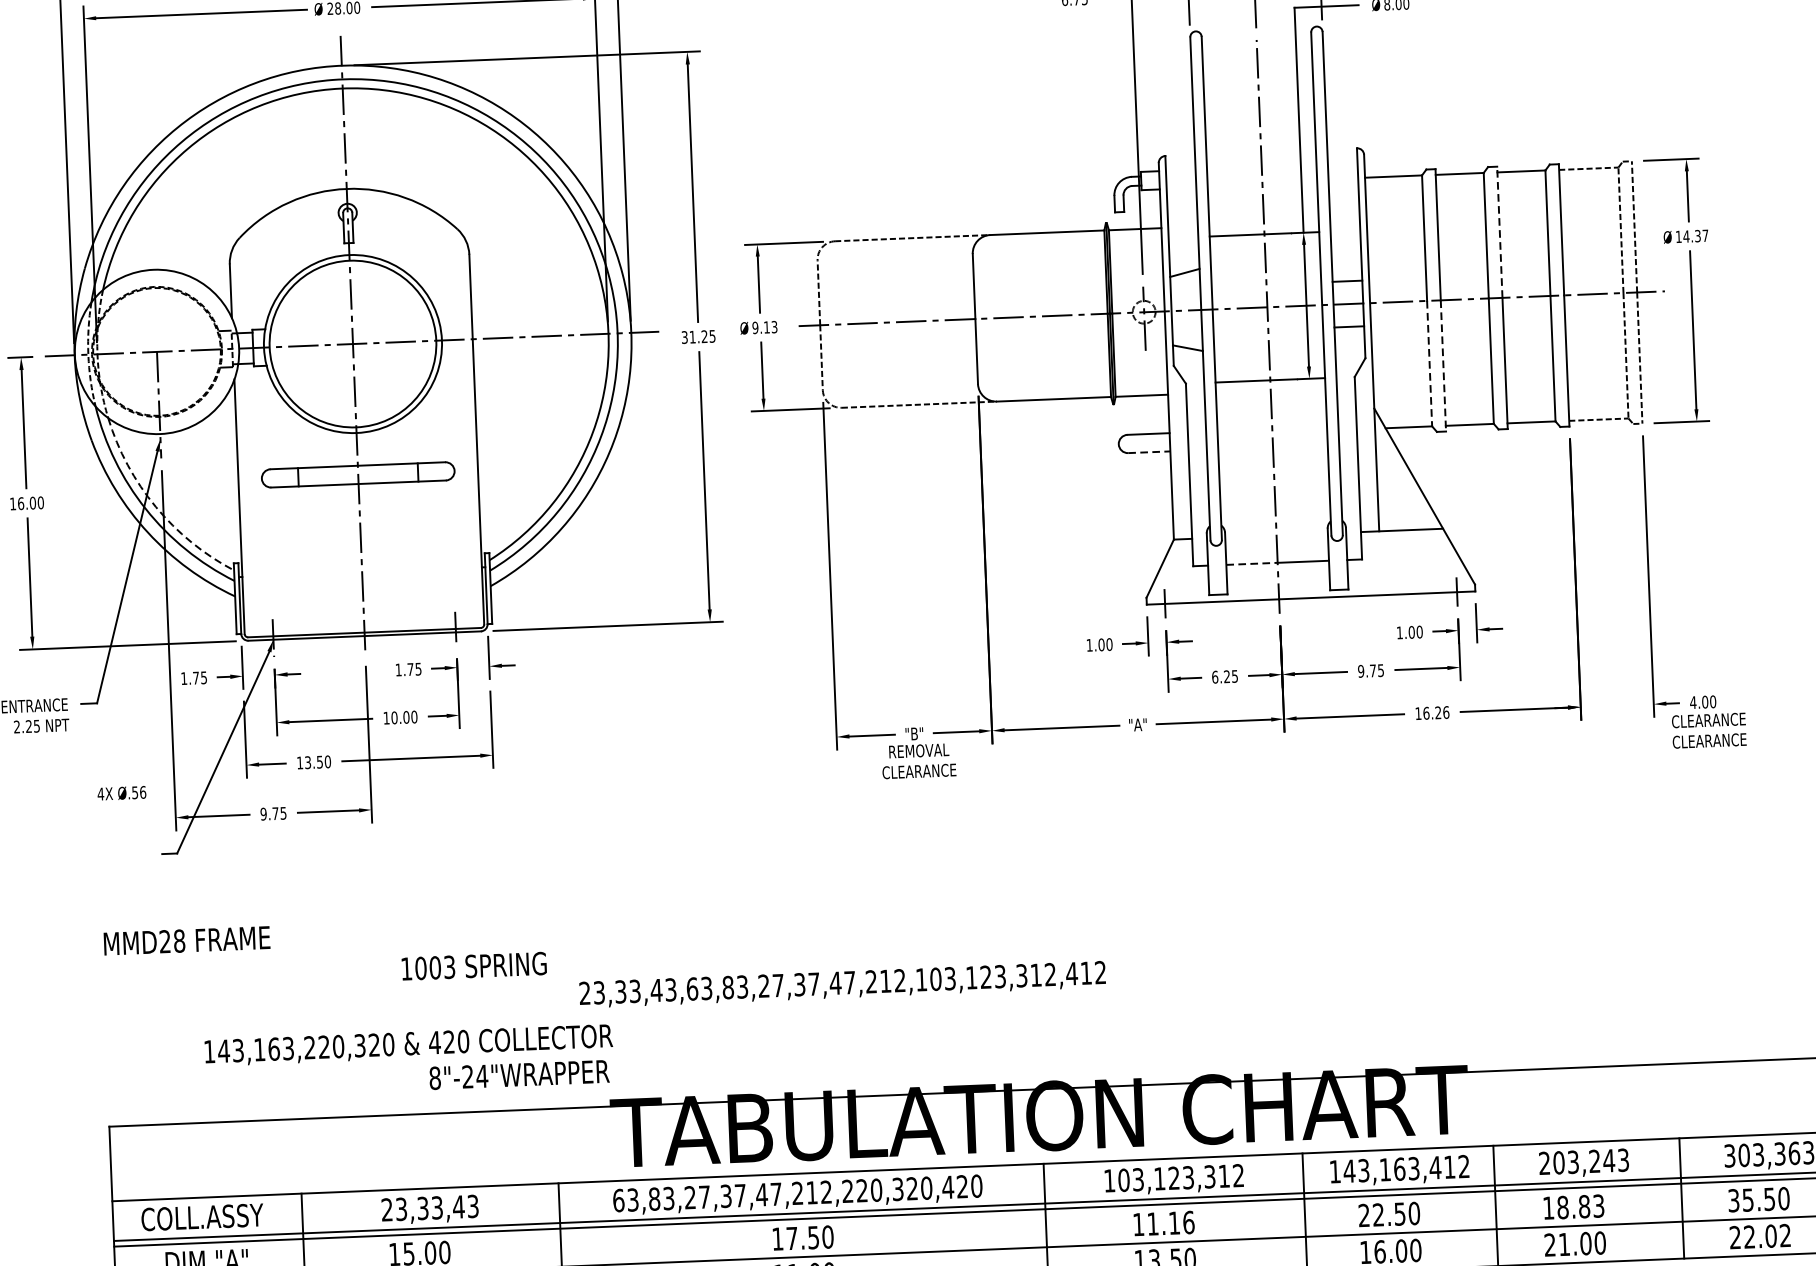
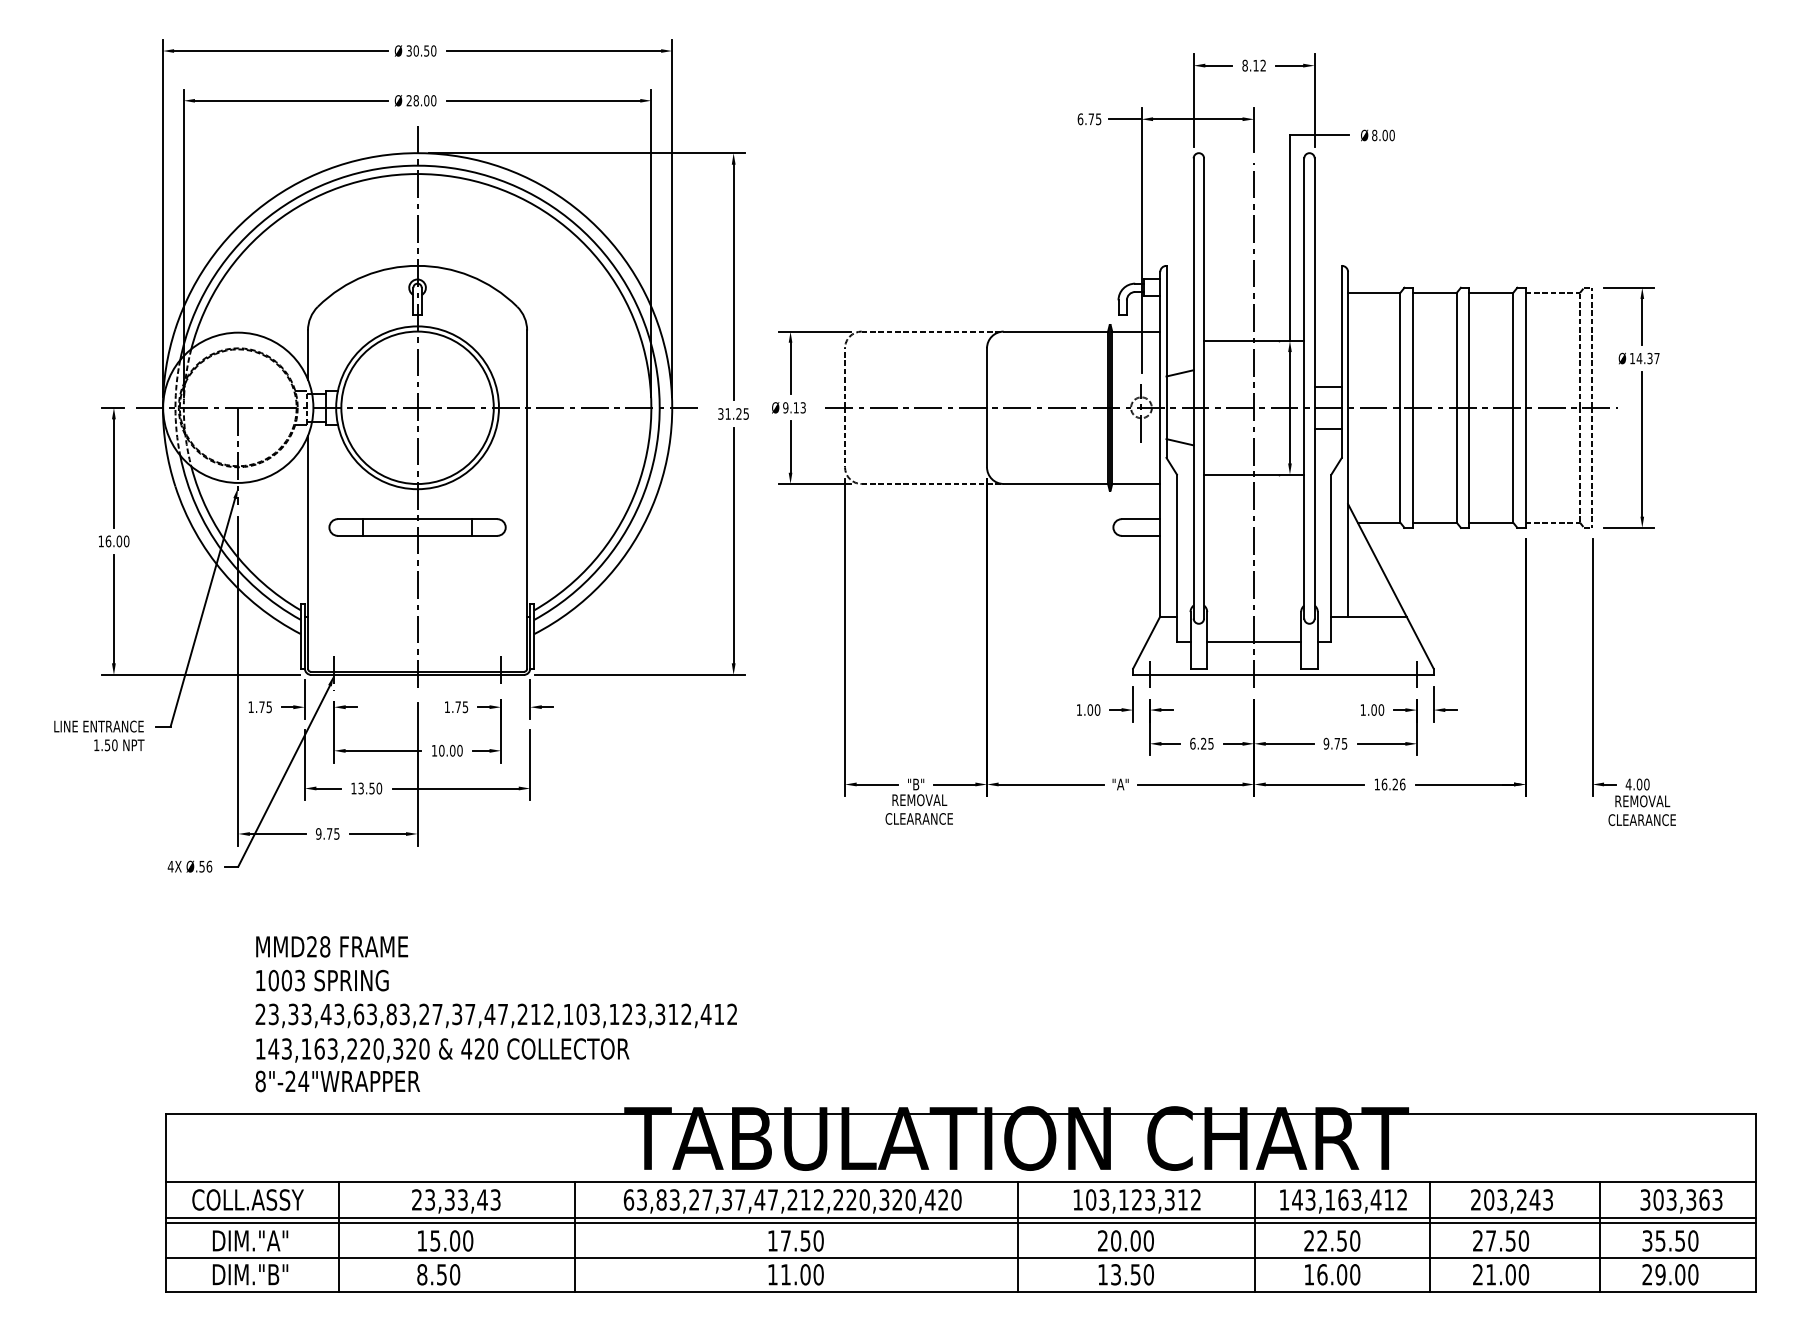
line: (1500, 231) -> (1469, 347), dashed -> solid
line: (1429, 363) -> (1400, 465), dashed -> solid
line: (1443, 366) -> (1412, 468), dashed -> solid
line: (1149, 451) -> (1141, 535), dashed -> solid
arc: (155, 507) -> (231, 549), dashed -> solid
line: (1252, 563) -> (1231, 641), dashed -> solid
text: (1708, 720) -> (1641, 801), CLEARANCE -> REMOVAL
text: (26, 726) -> (105, 745), 2.25 -> 1.50
text: (121, 793) -> (189, 866), moved
text: (187, 940) -> (332, 946), moved
text: (474, 966) -> (322, 980), moved
text: (841, 984) -> (495, 1015), moved
text: (519, 1074) -> (337, 1081), moved
text: (1574, 1206) -> (1501, 1240), 18.83 -> 27.50
text: (1164, 1223) -> (1126, 1240), 11.16 -> 20.00
text: (1767, 1236) -> (1676, 1274), 22.02 -> 29.00

